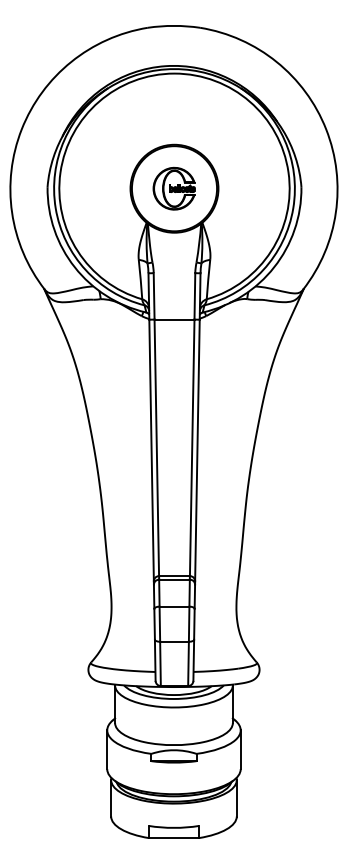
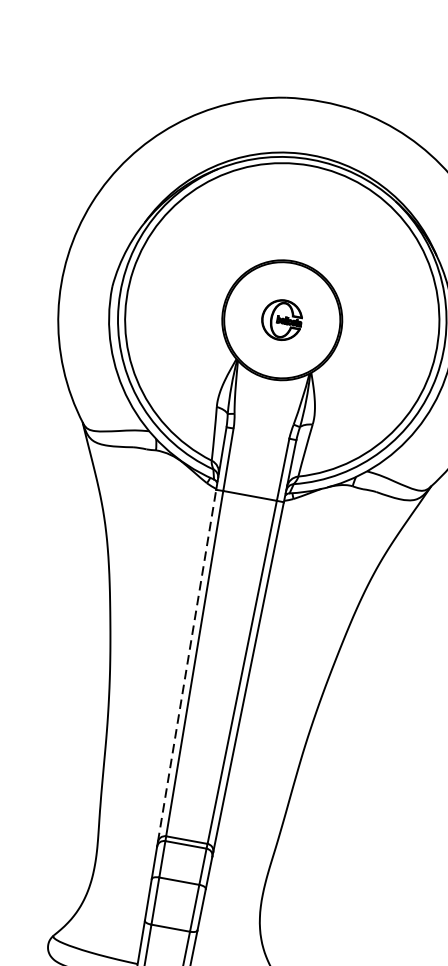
part: (173, 188) -> (280, 319), size x0.7
line: (151, 450) -> (186, 665), solid -> dashed

